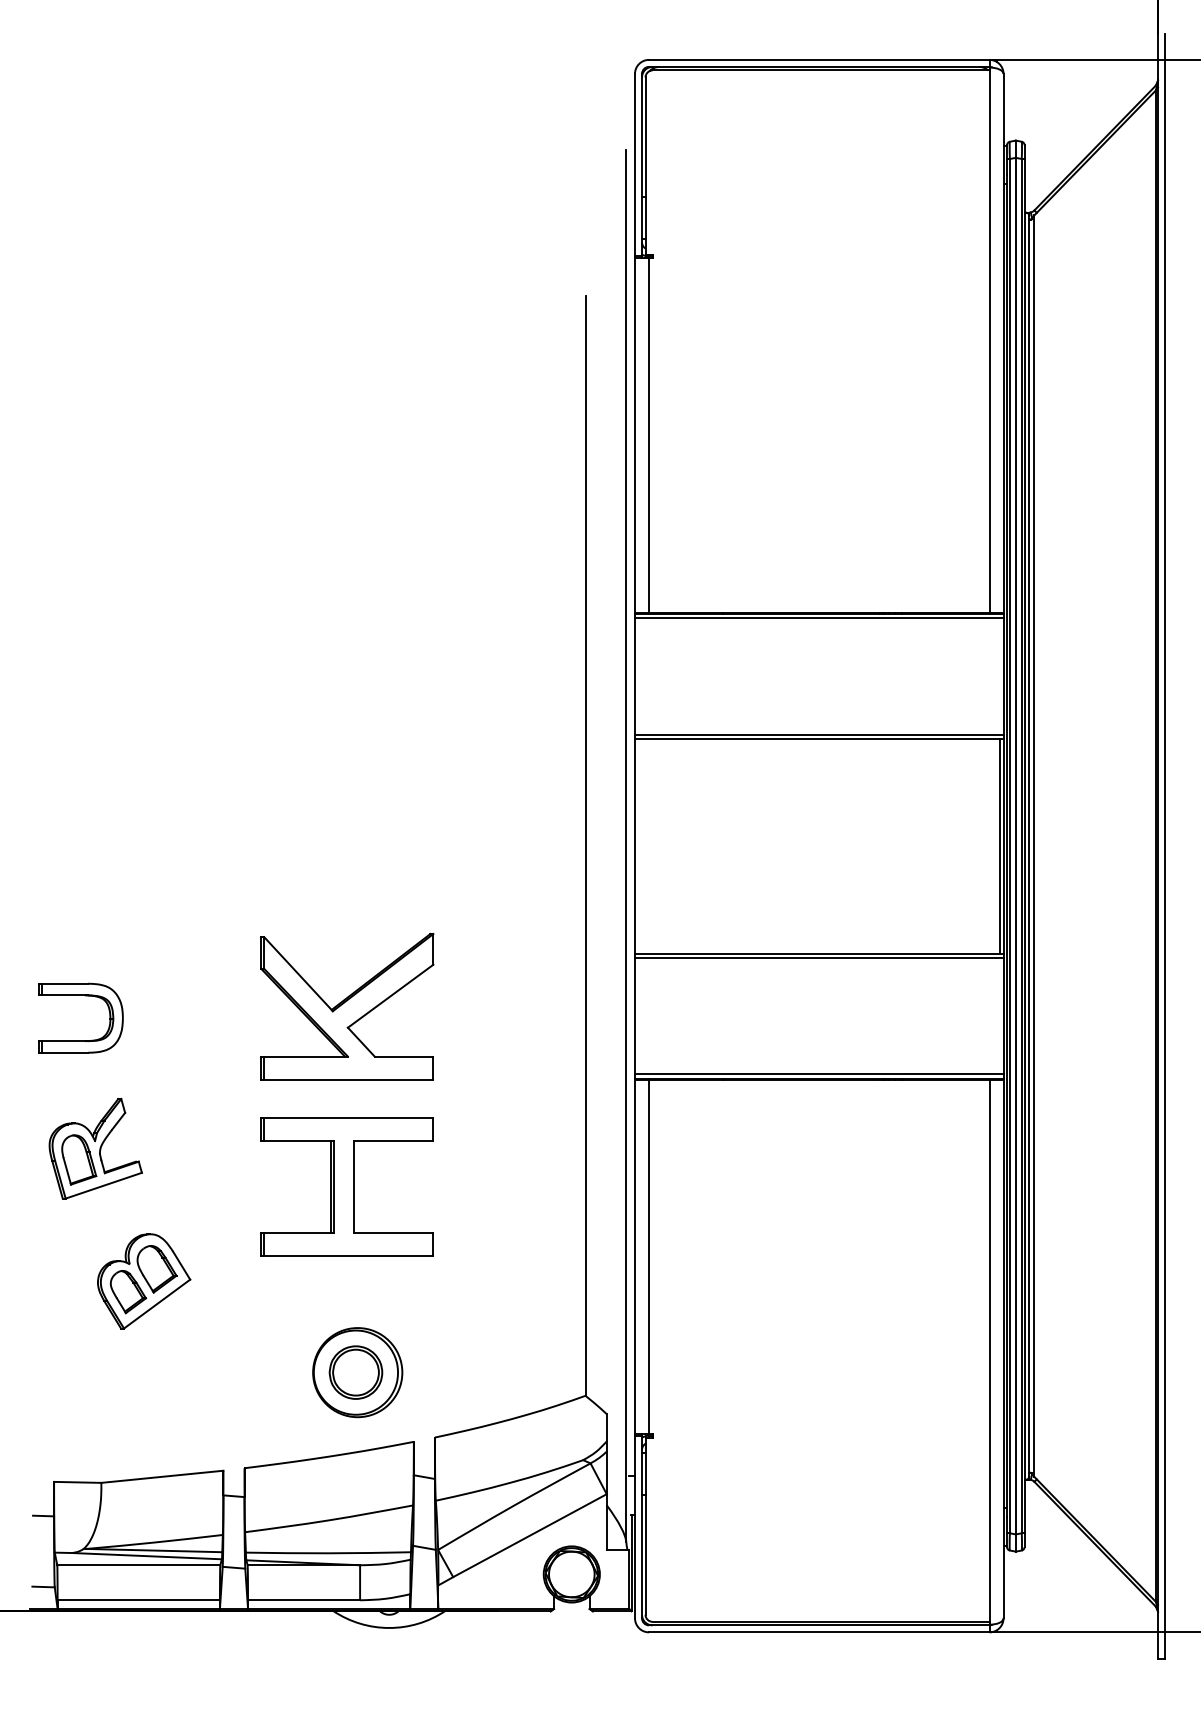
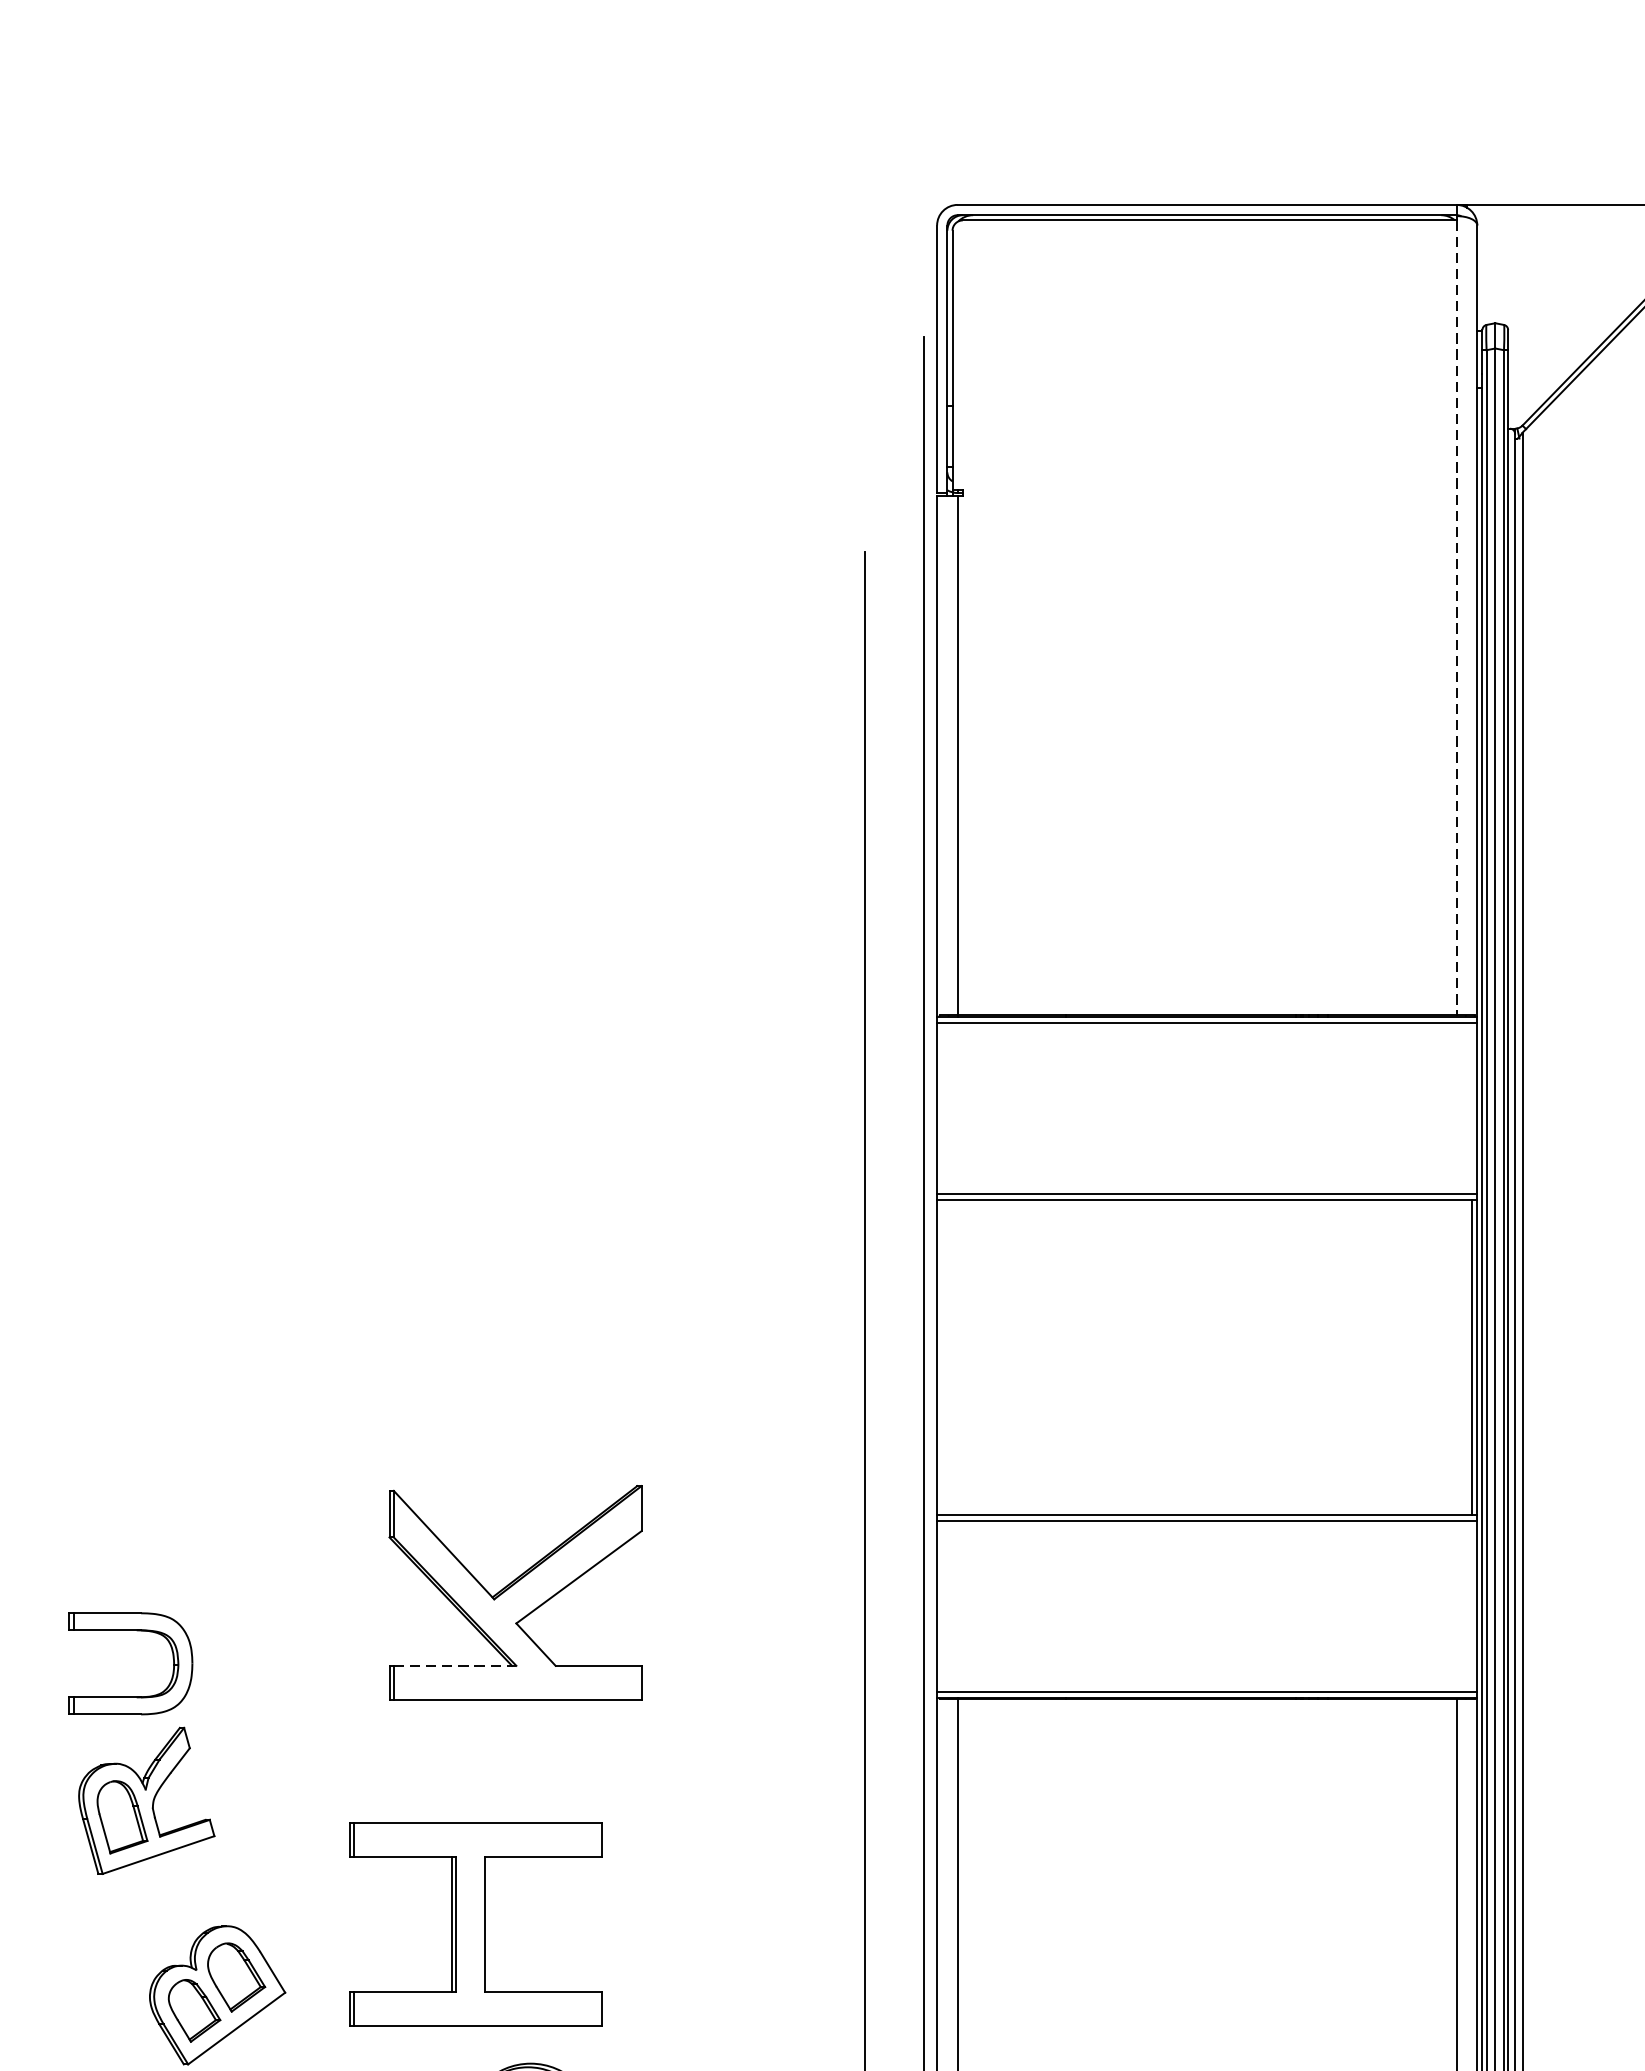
line: (989, 342) -> (1456, 619), solid -> dashed
part: (85, 996) -> (137, 1631), moved
line: (306, 1056) -> (455, 1665), solid -> dashed
part: (346, 1186) -> (474, 1923), moved

